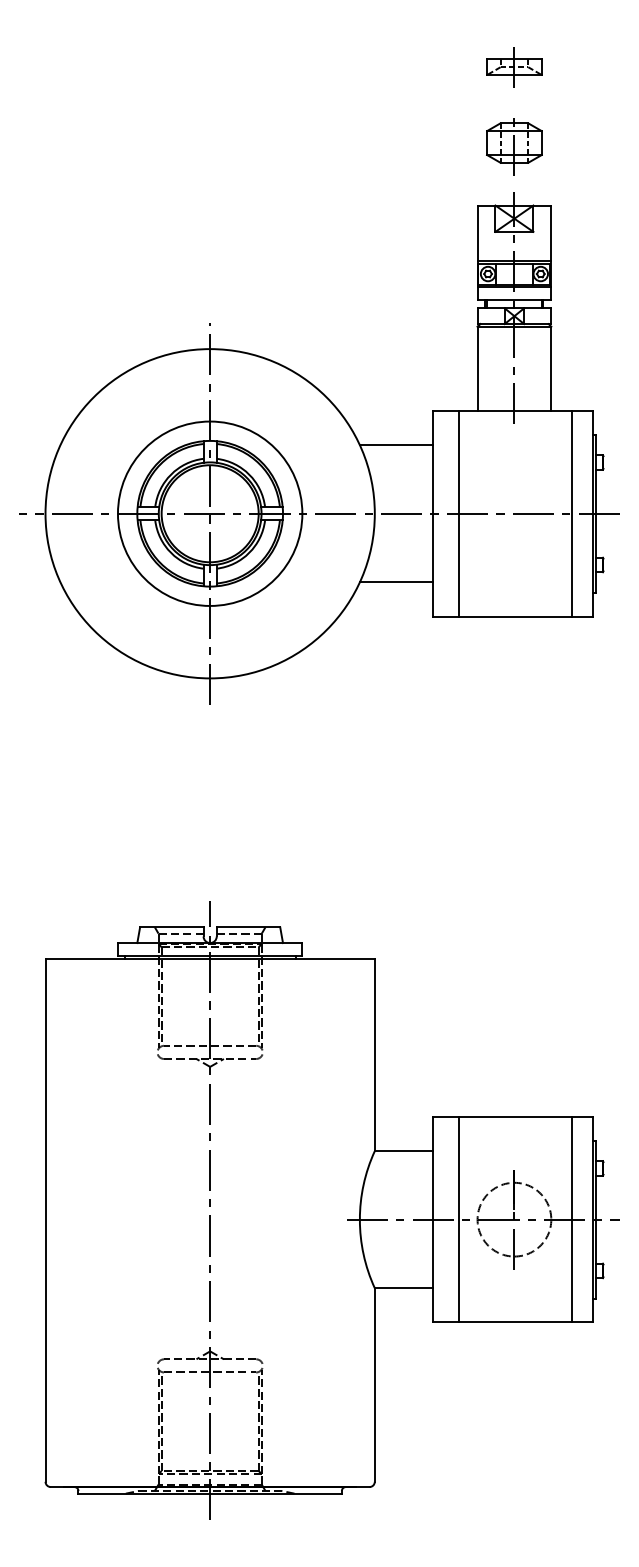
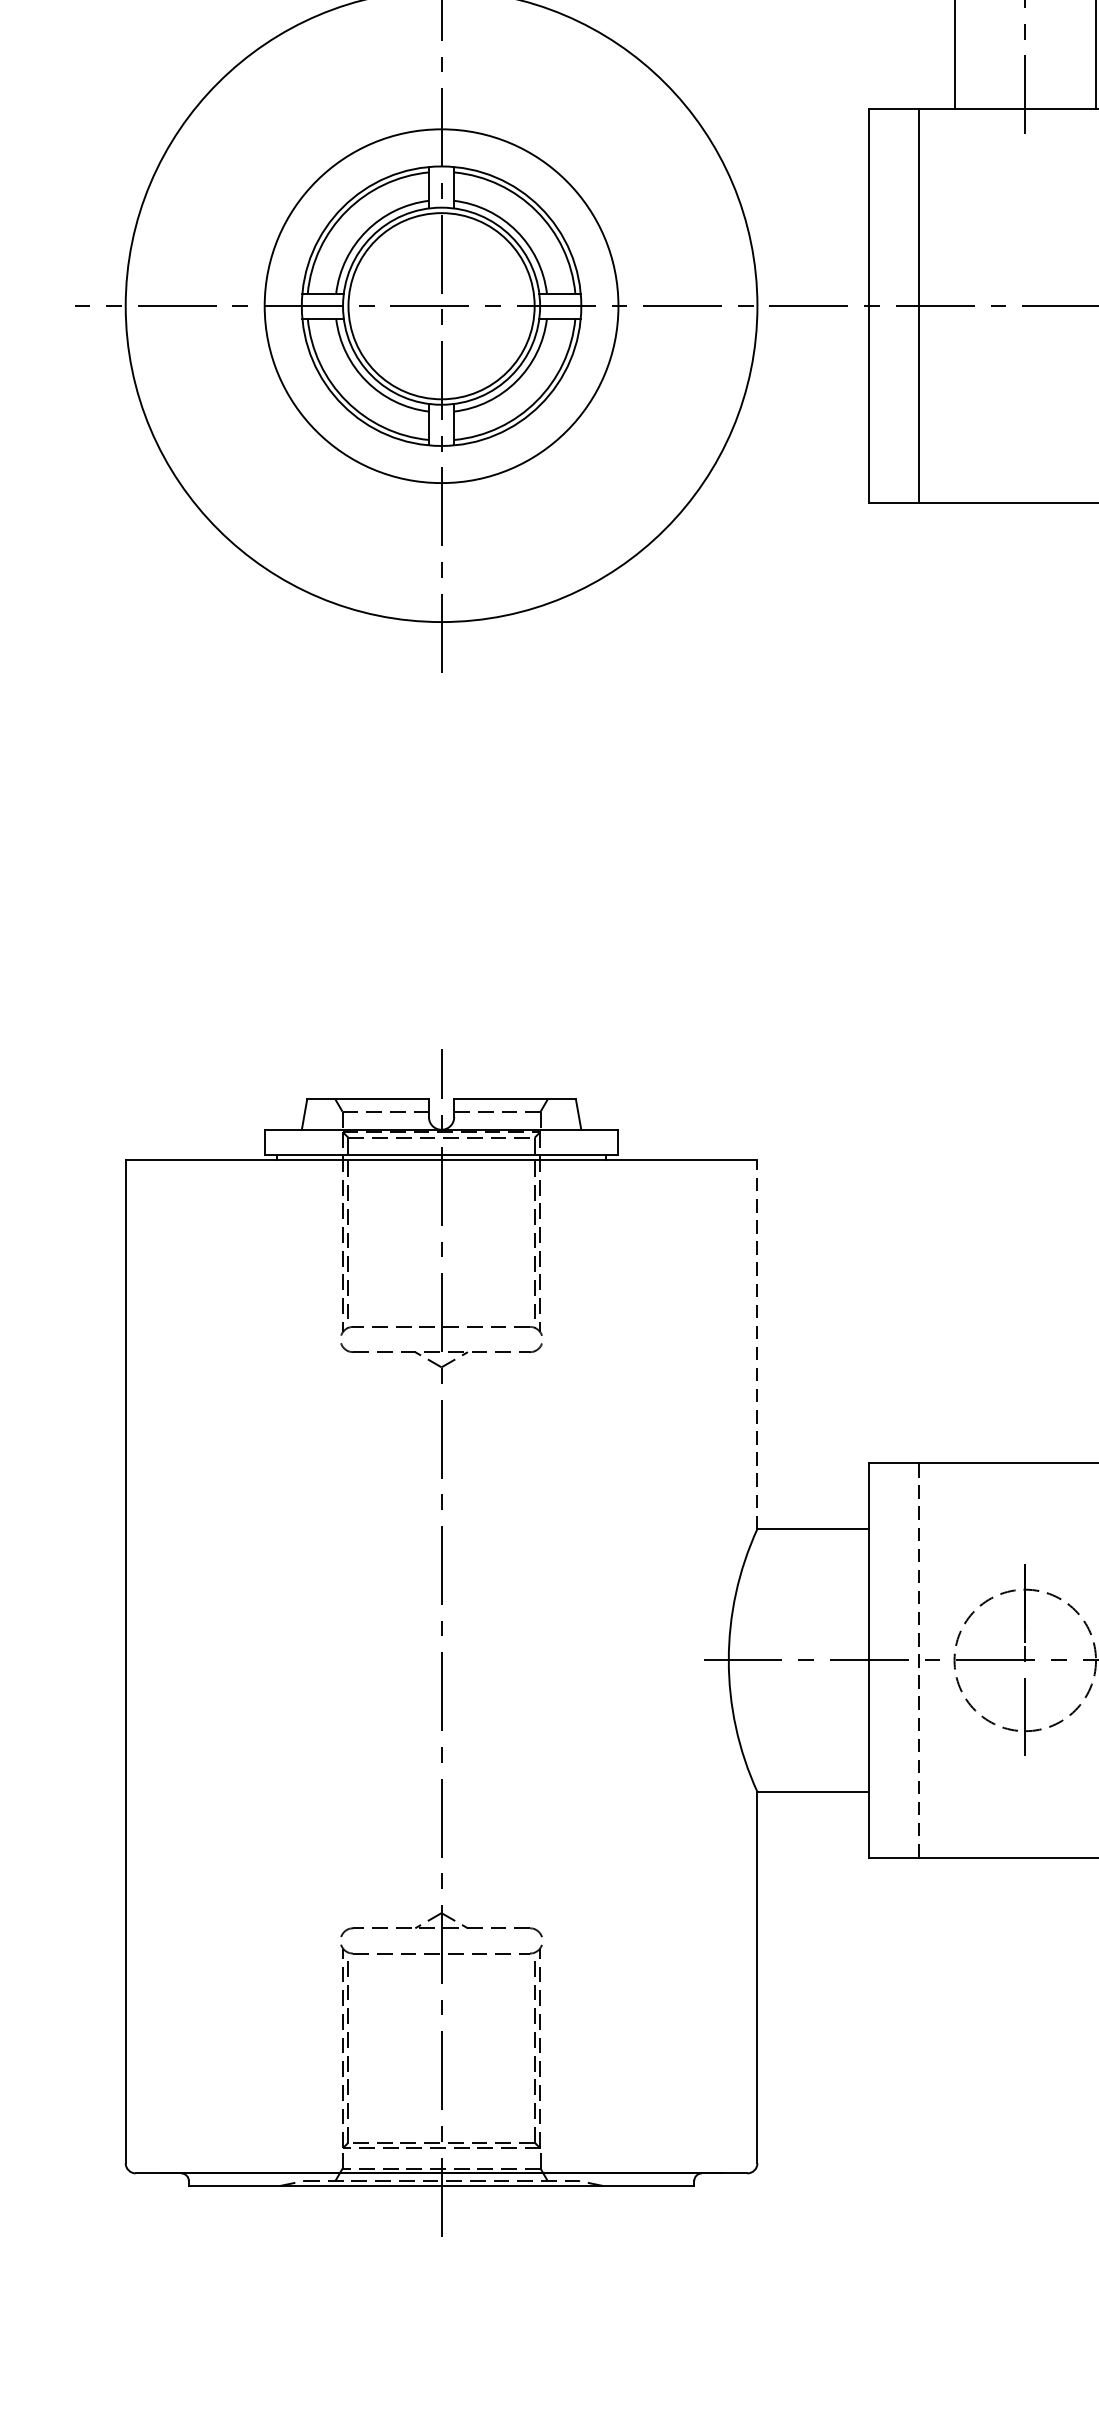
line: (395, 445) -> (797, 175), removed
line: (395, 582) -> (797, 438), removed
line: (374, 1054) -> (756, 1343), solid -> dashed
line: (459, 1219) -> (919, 1660), solid -> dashed

